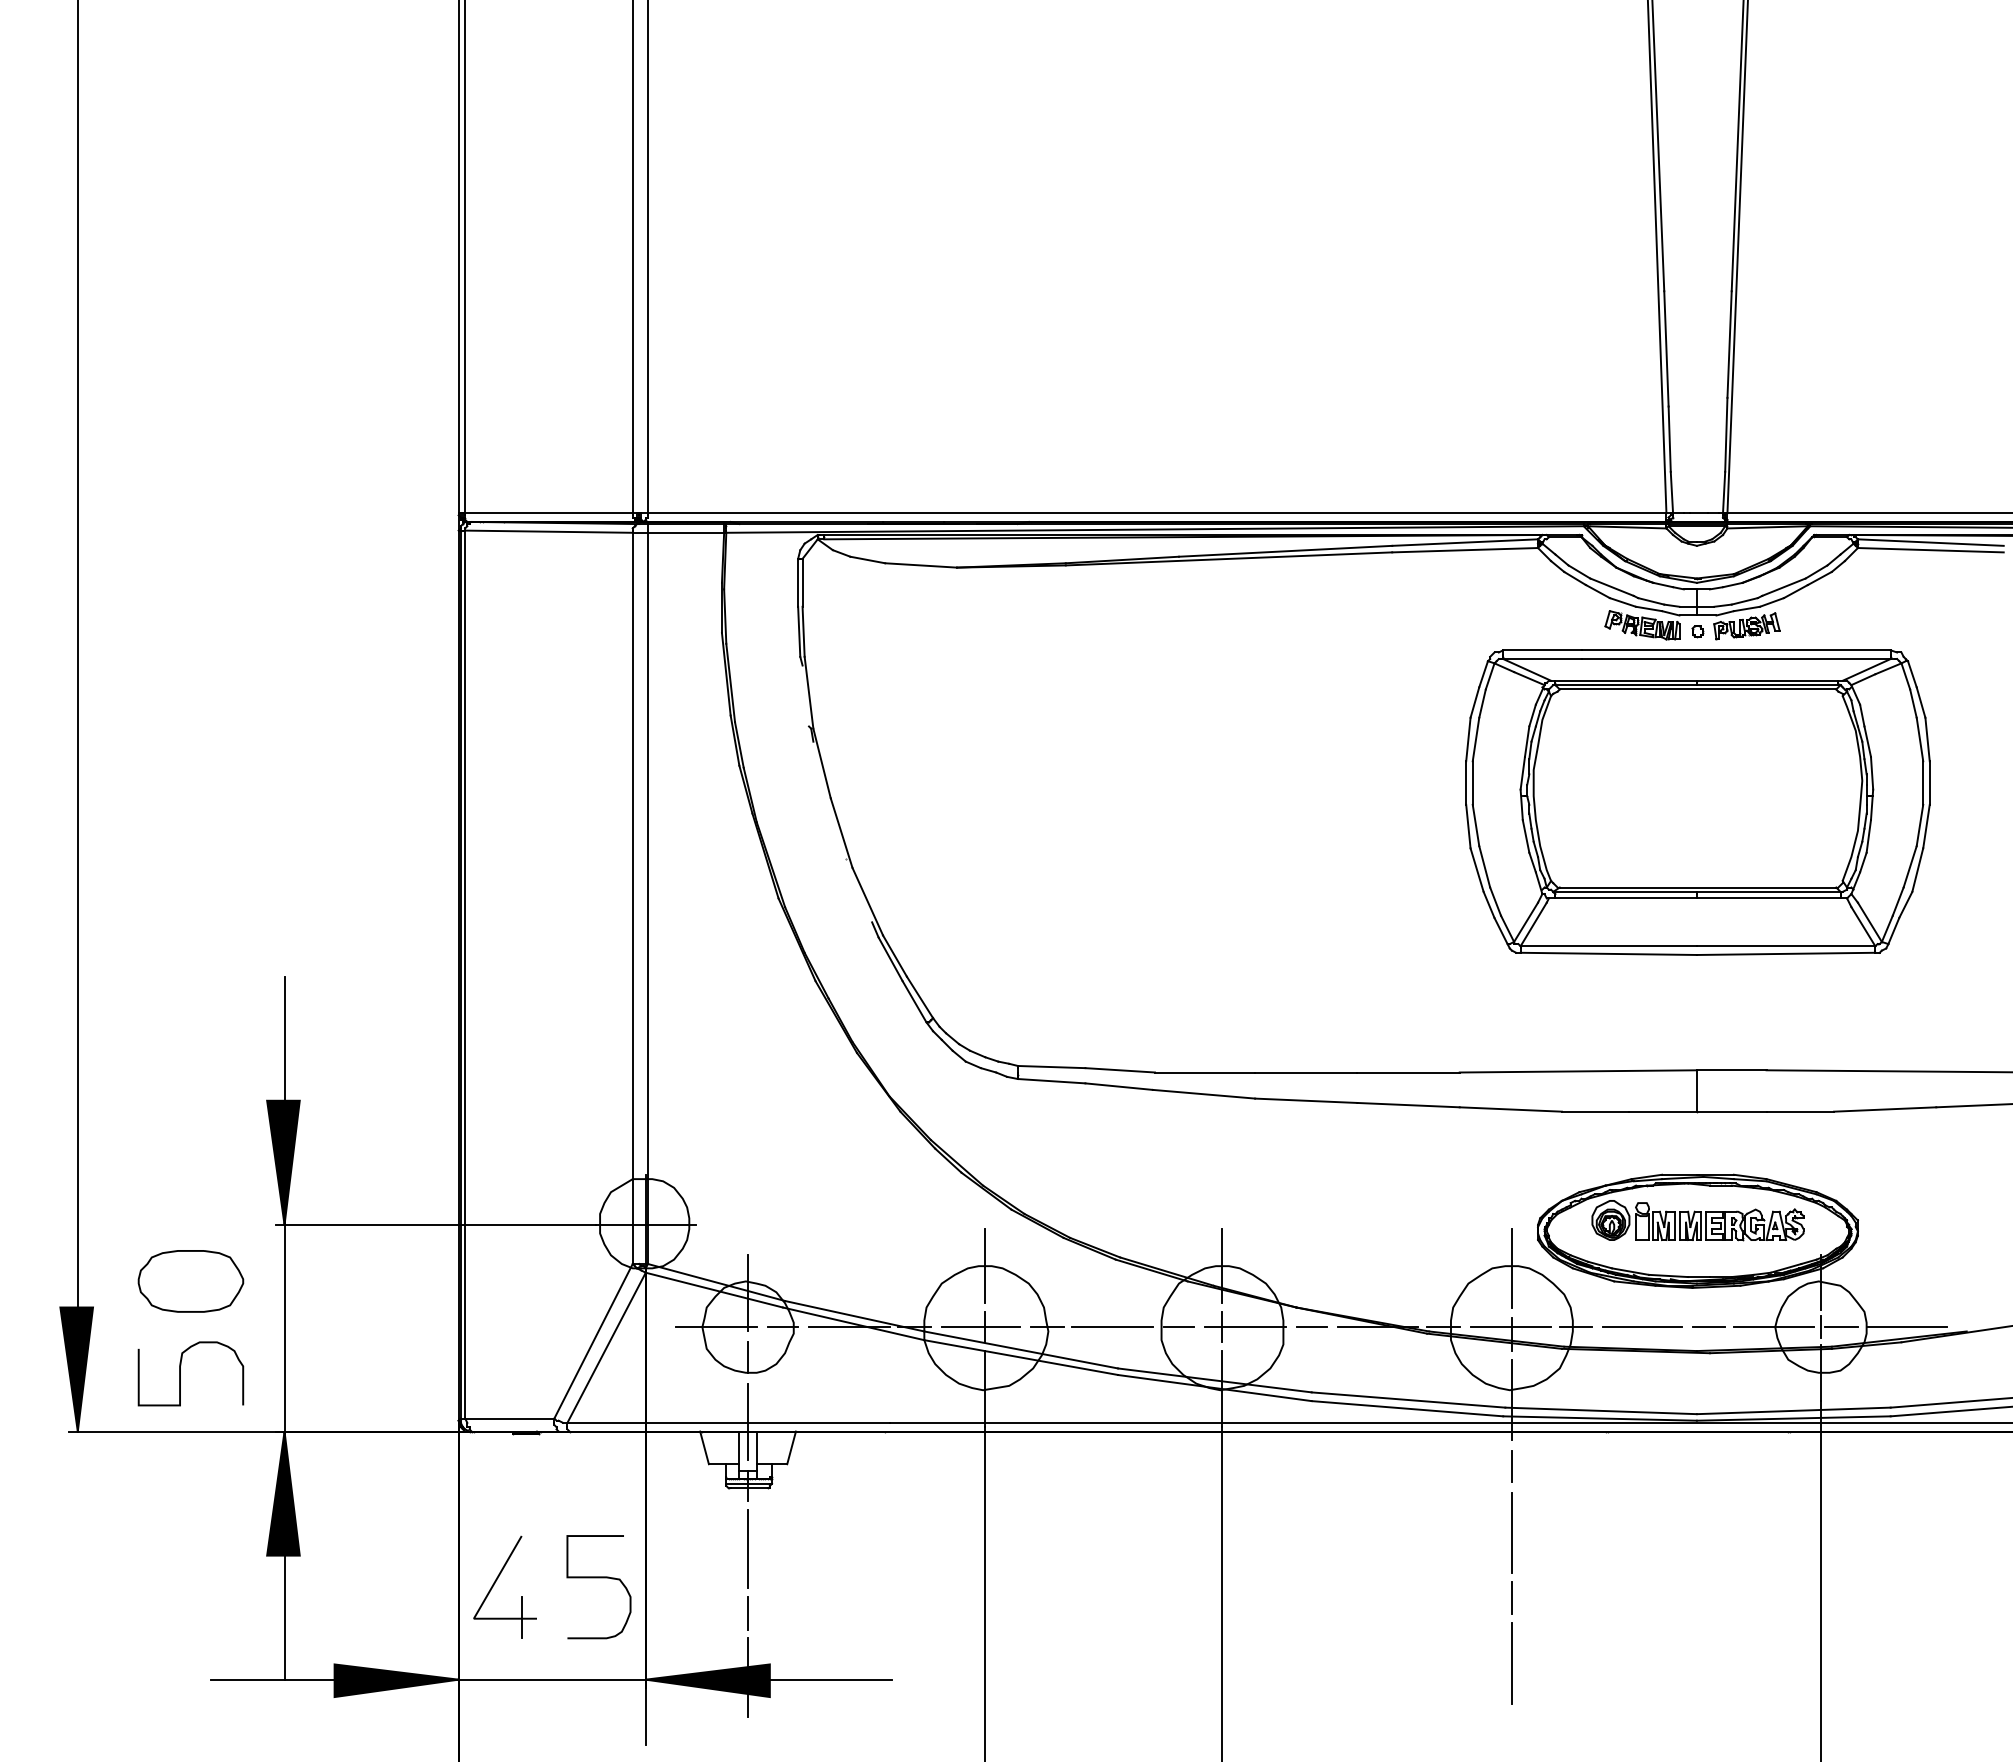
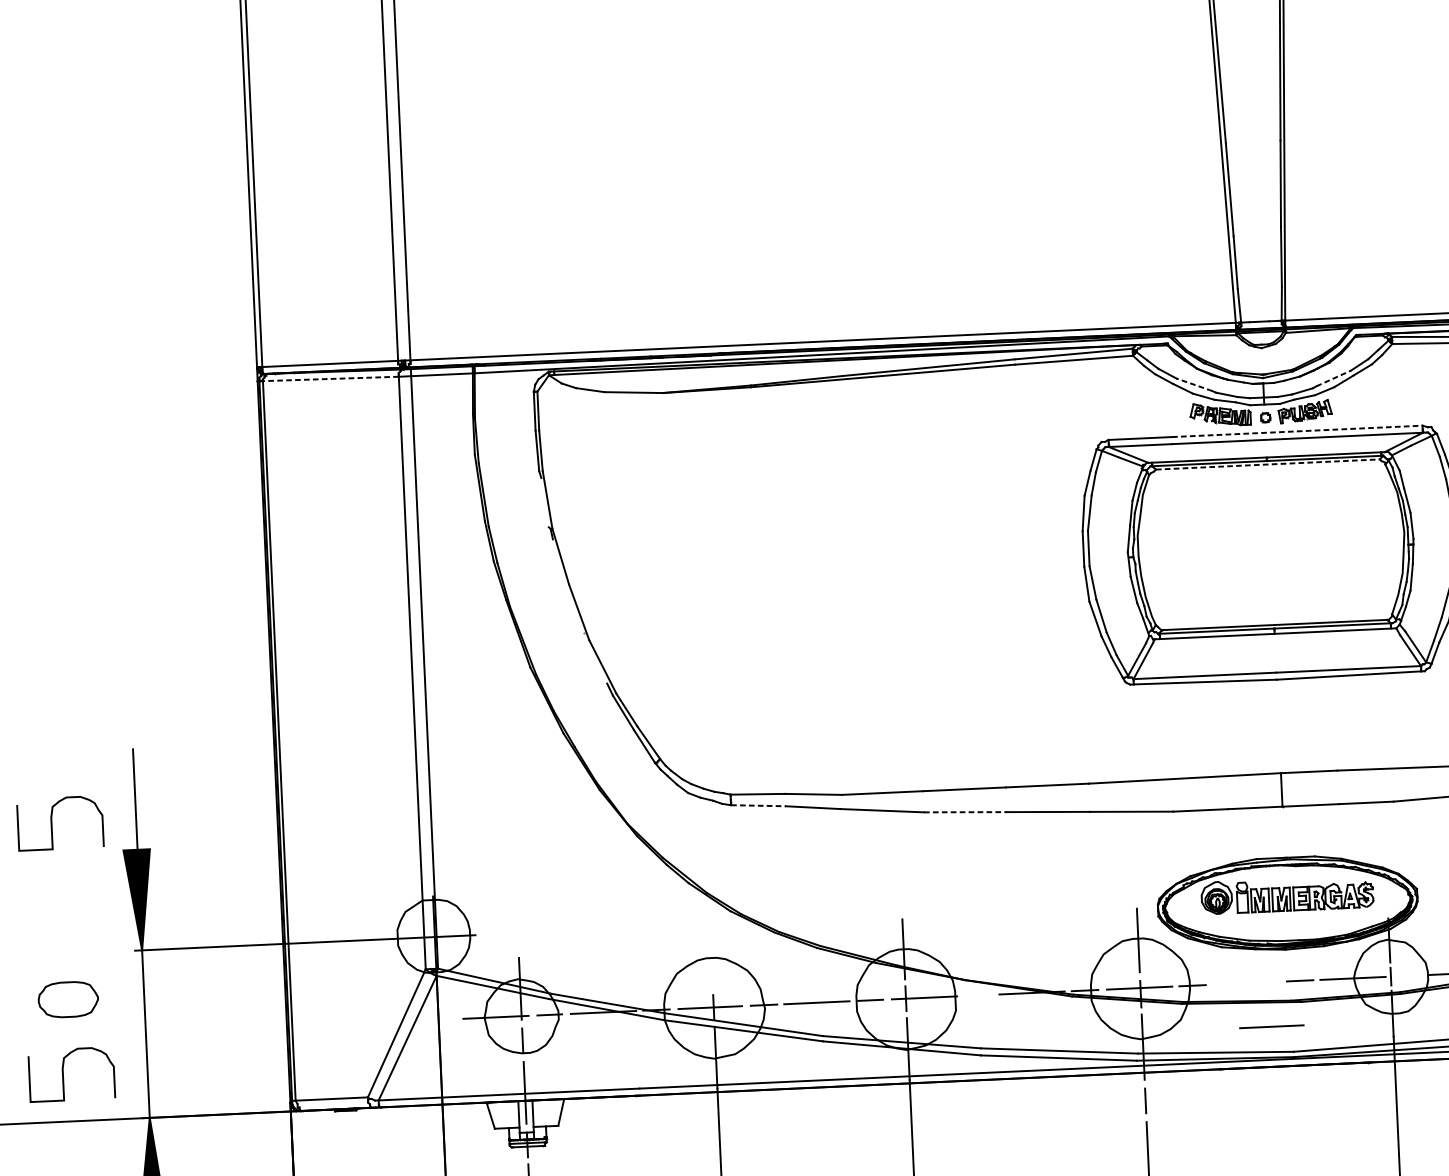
line: (548, 531) -> (330, 378), solid -> dashed
line: (1611, 587) -> (1194, 385), solid -> dashed
line: (1784, 587) -> (1334, 378), solid -> dashed
line: (1736, 650) -> (1297, 431), solid -> dashed
line: (1698, 689) -> (1268, 464), solid -> dashed
curve: (180, 1063) -> (51, 823), added
line: (1051, 1081) -> (758, 805), solid -> dashed
line: (1306, 1100) -> (965, 812), solid -> dashed
line: (985, 1266) -> (711, 958), removed
part: (190, 1281) -> (68, 999), size x0.7
line: (1311, 1326) -> (978, 994), removed
line: (1642, 1326) -> (1271, 1026), moved
line: (1841, 1327) -> (1407, 976), removed

